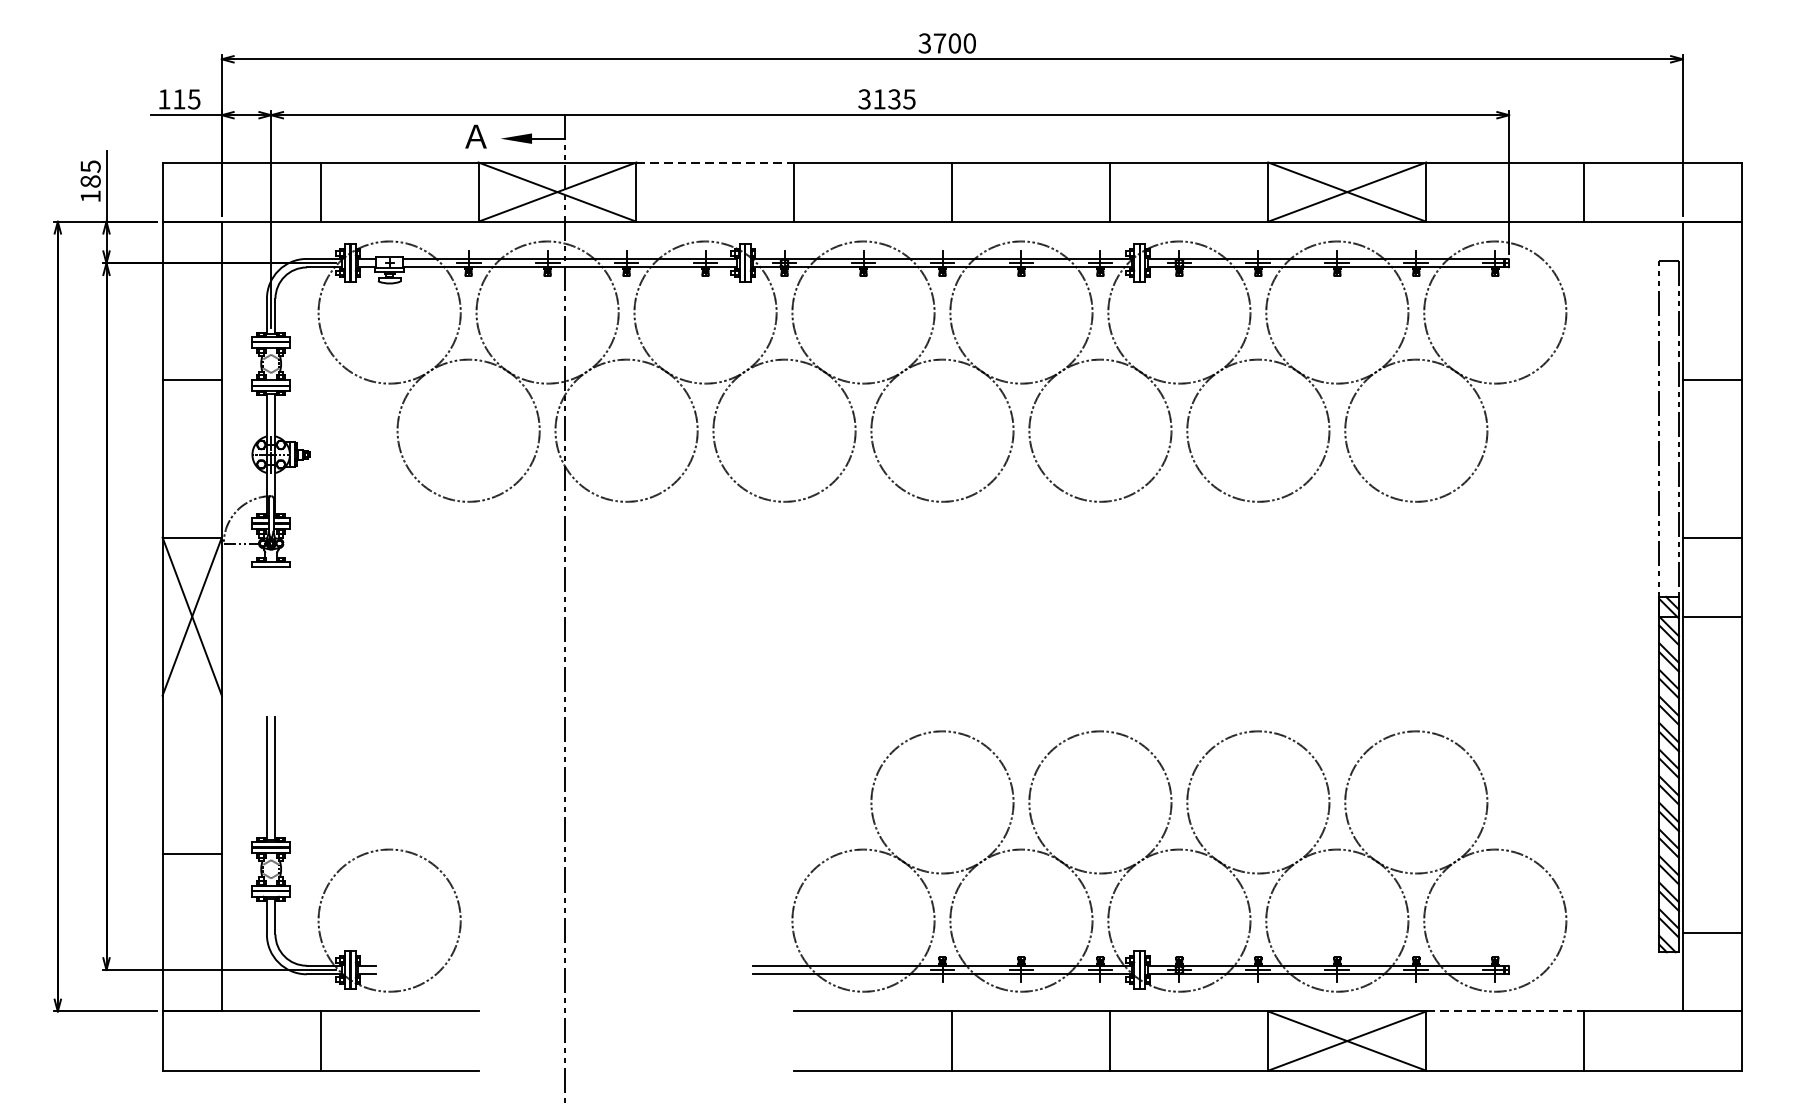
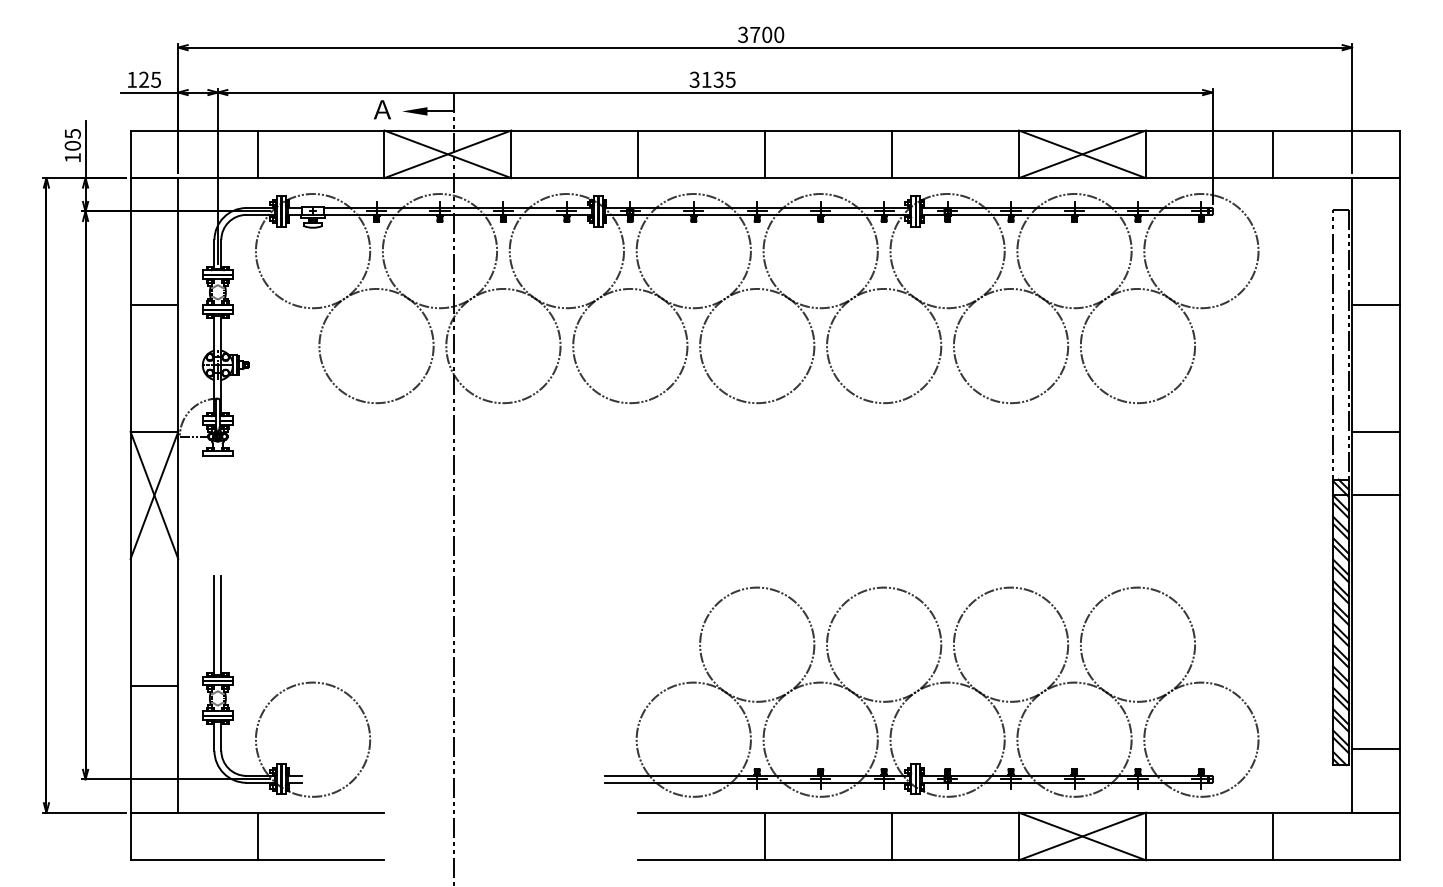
text: (179, 98) -> (144, 79), 115 -> 125
line: (716, 162) -> (575, 130), dashed -> solid
text: (90, 181) -> (72, 145), 185 -> 105
line: (1505, 1011) -> (1209, 812), dashed -> solid

